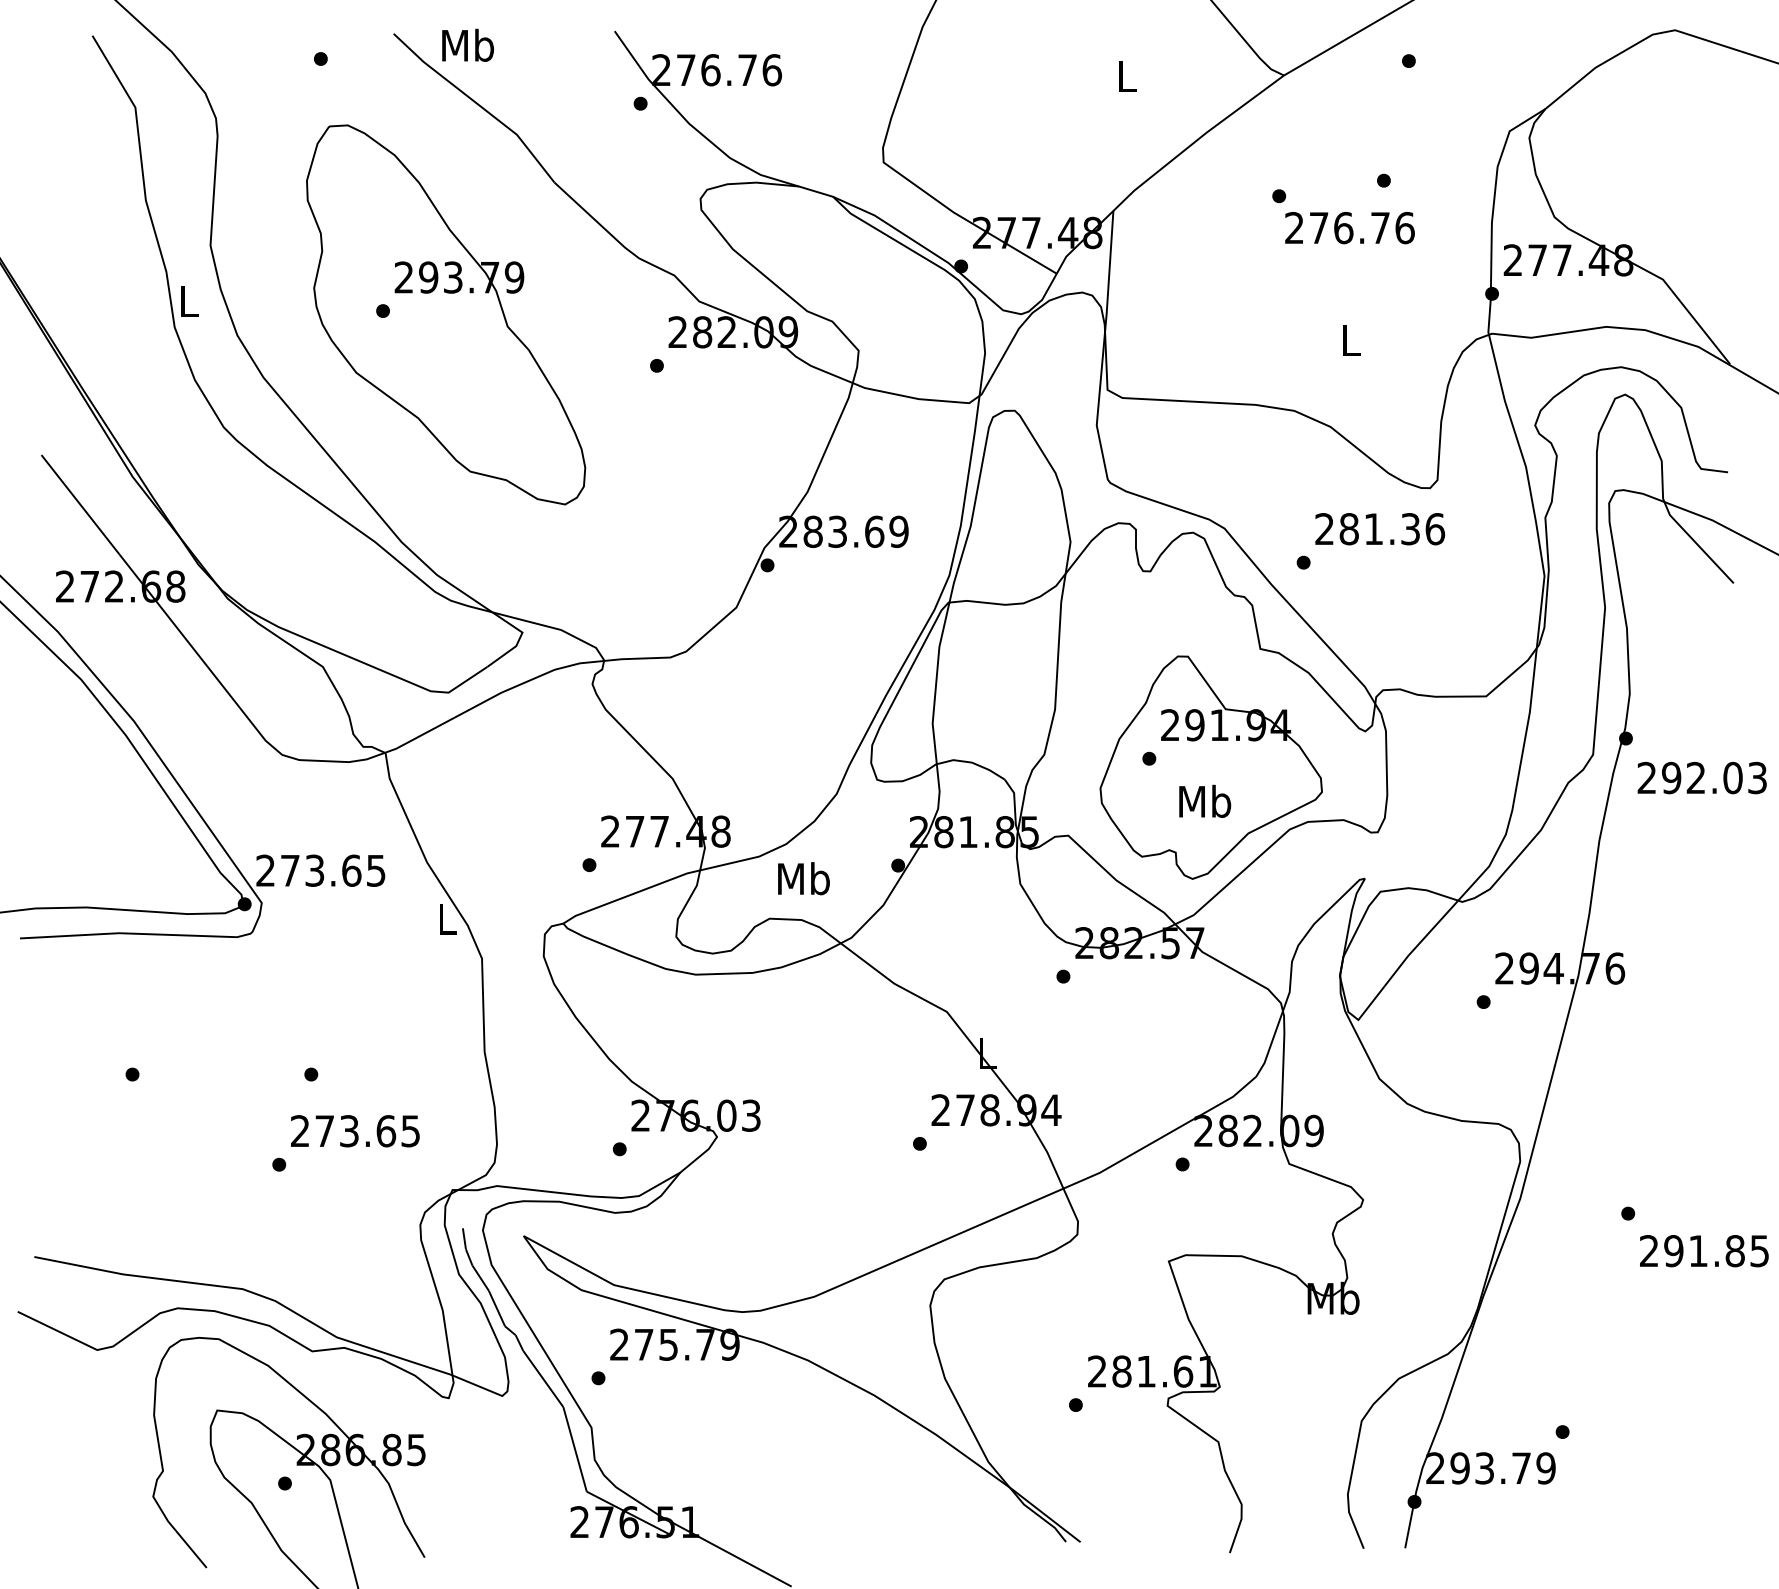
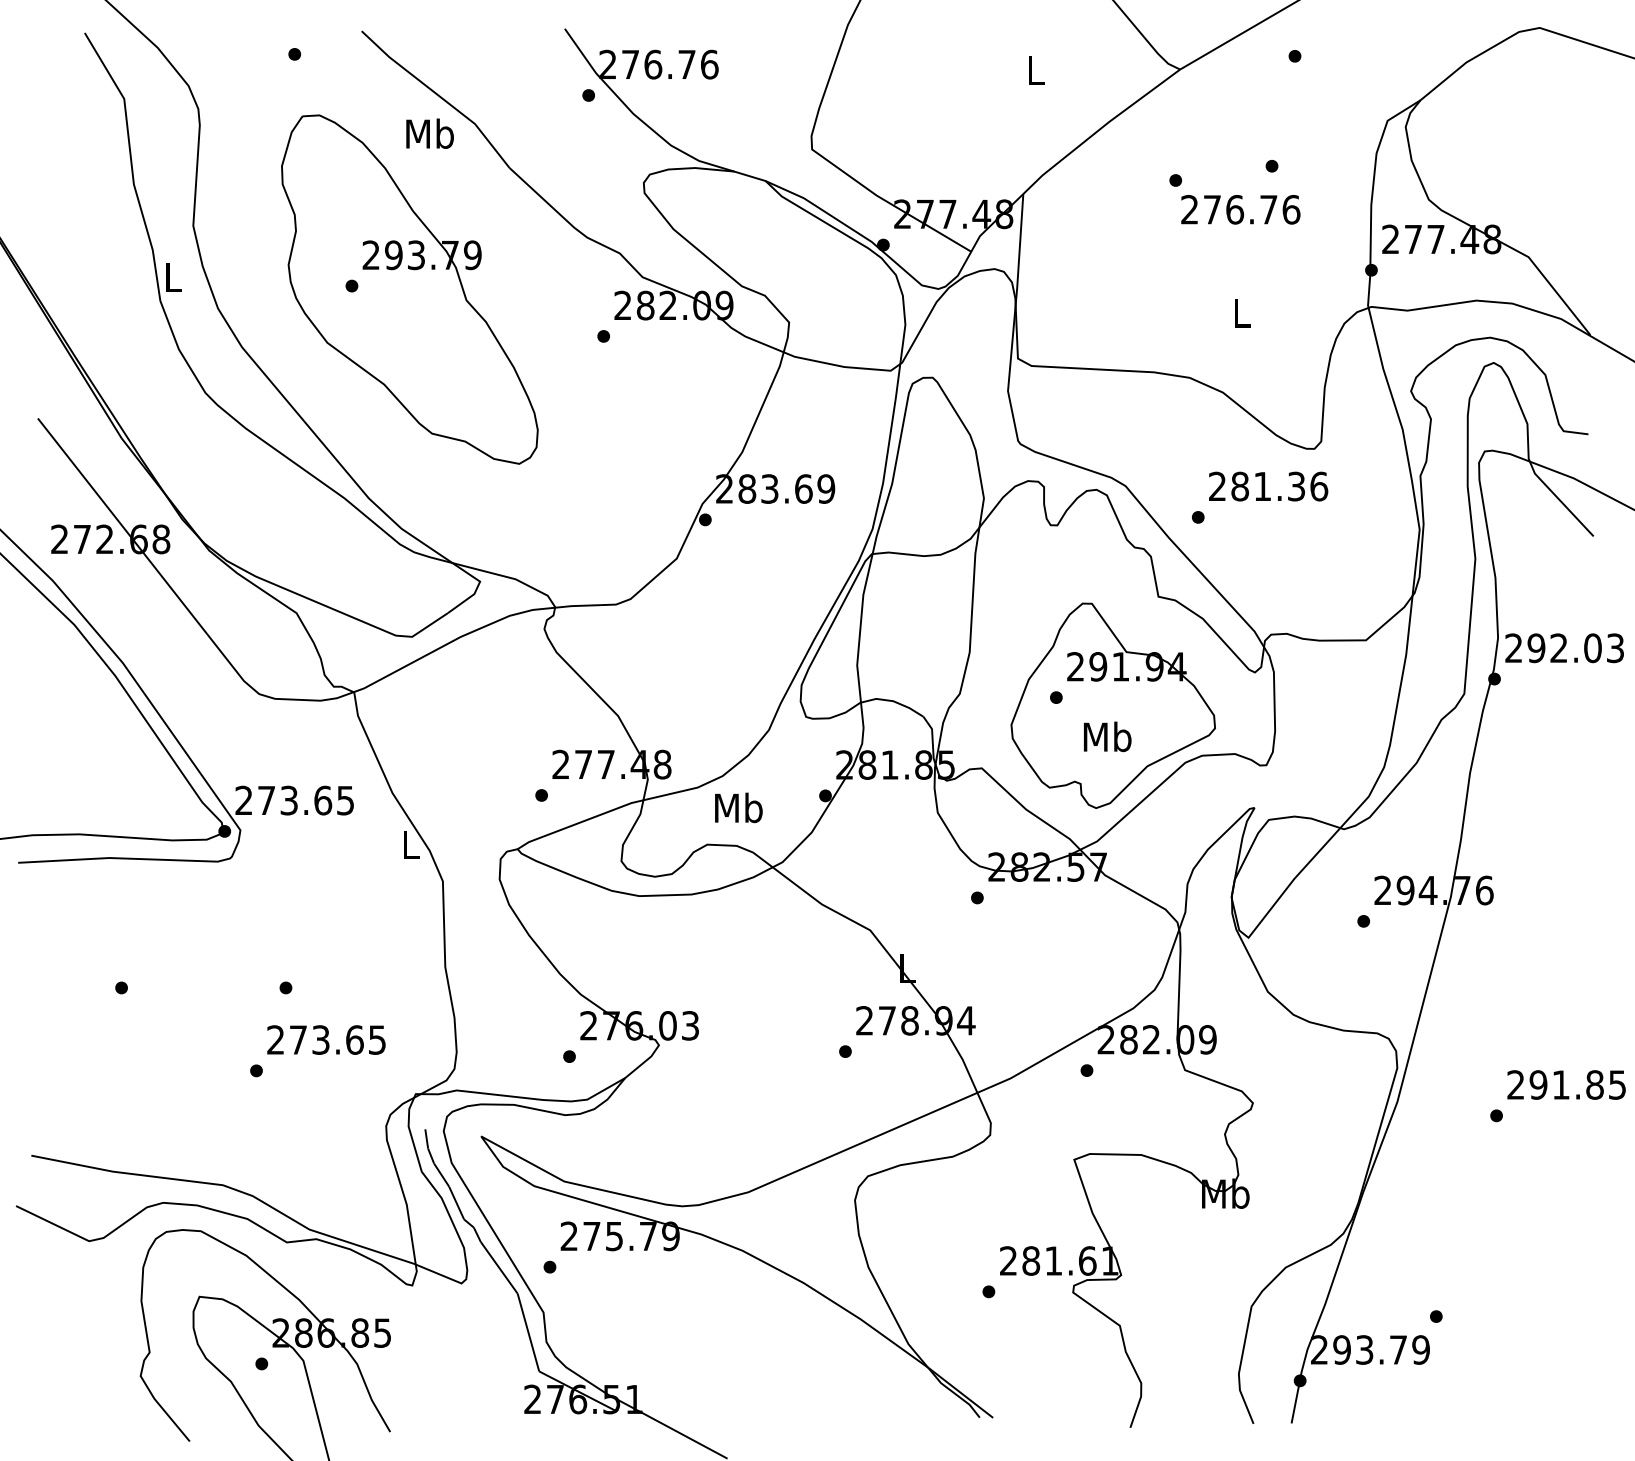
text: (467, 44) -> (429, 132), moved
text: (1701, 777) -> (1563, 647), moved
text: (1704, 1251) -> (1566, 1085), moved

